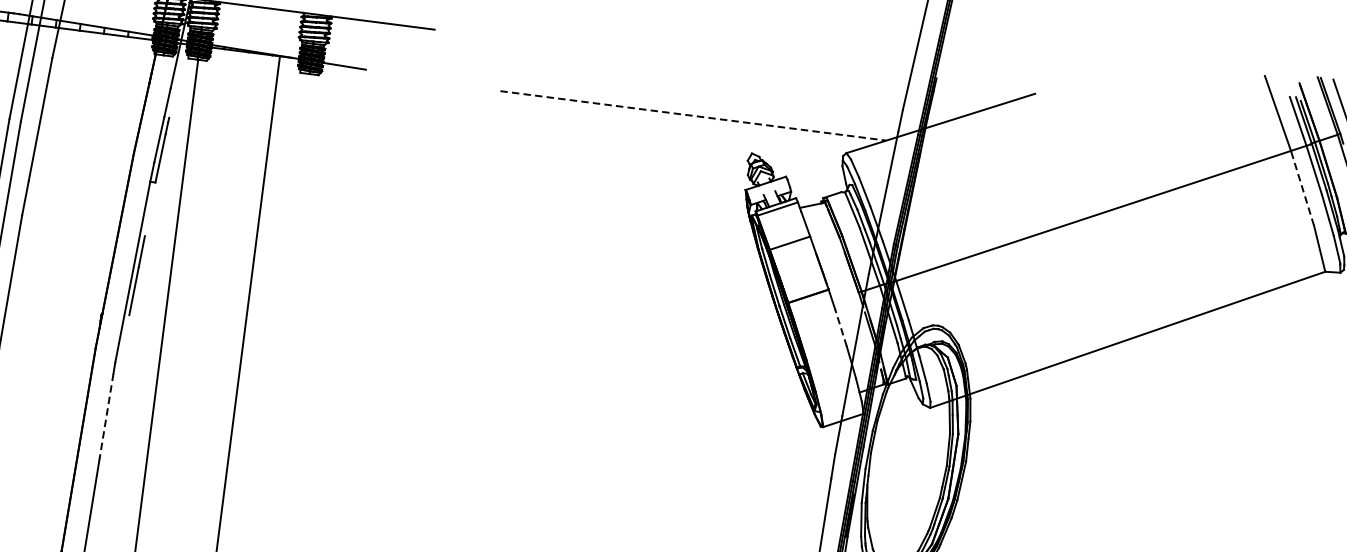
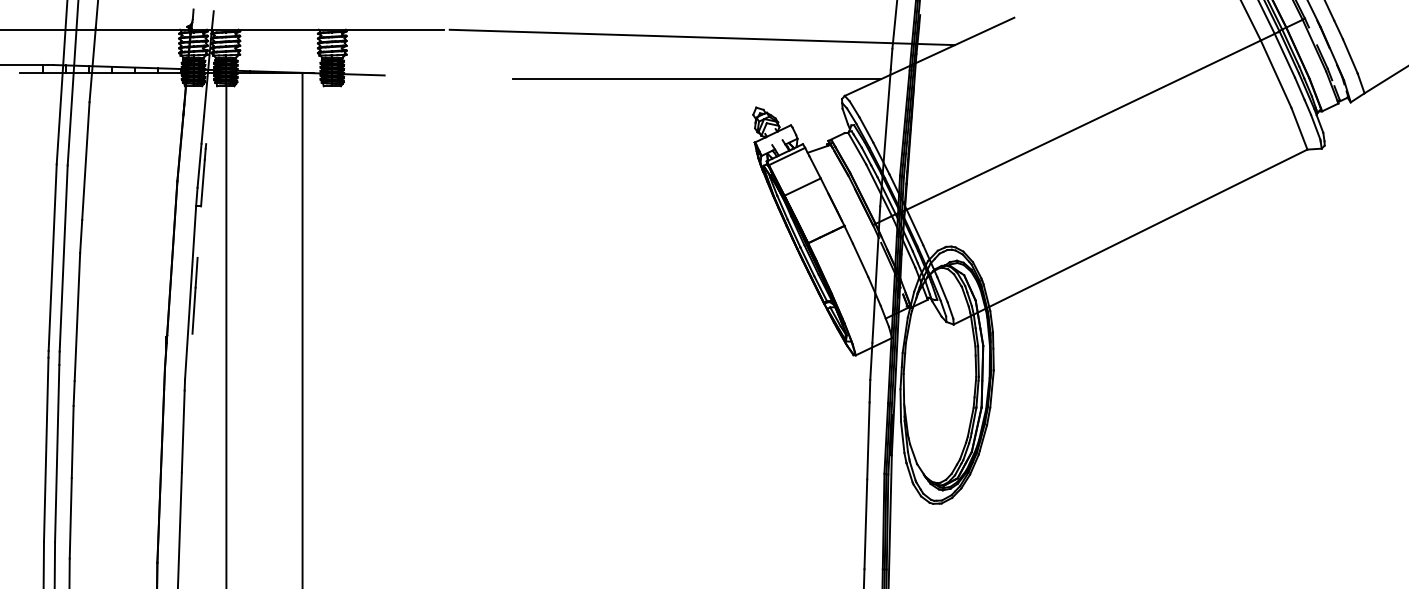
line: (704, 72) -> (702, 37), added
line: (692, 115) -> (696, 79), dashed -> solid
line: (1302, 188) -> (1276, 74), dashed -> solid
line: (841, 327) -> (860, 259), dashed -> solid
line: (106, 416) -> (183, 431), dashed -> solid

